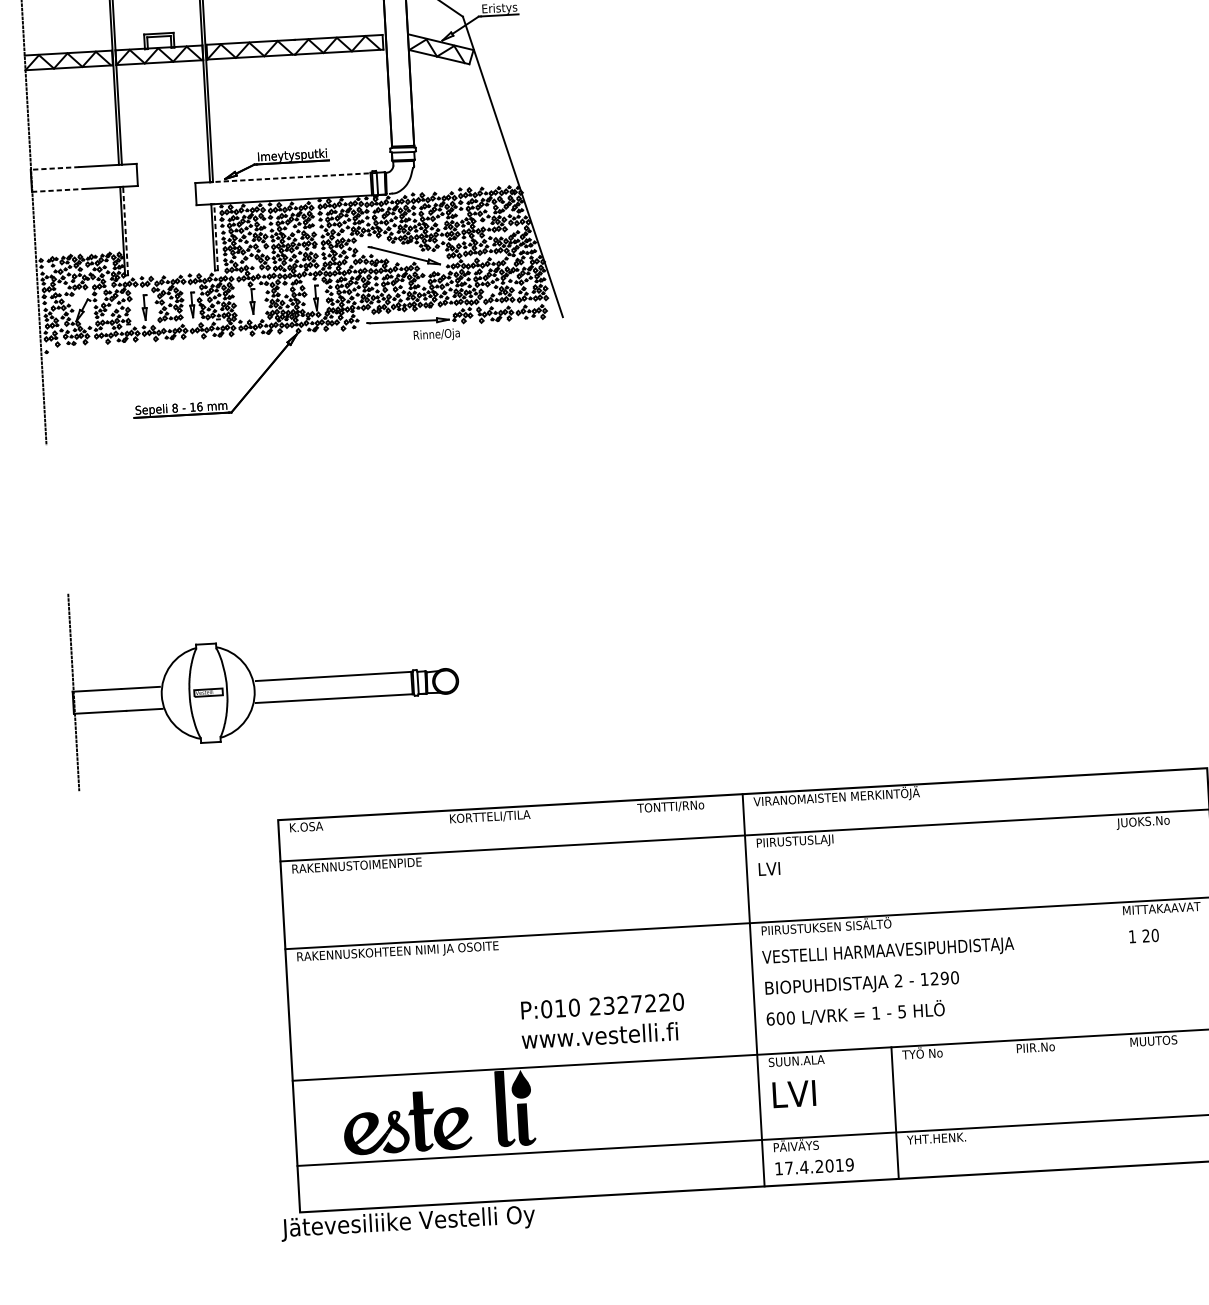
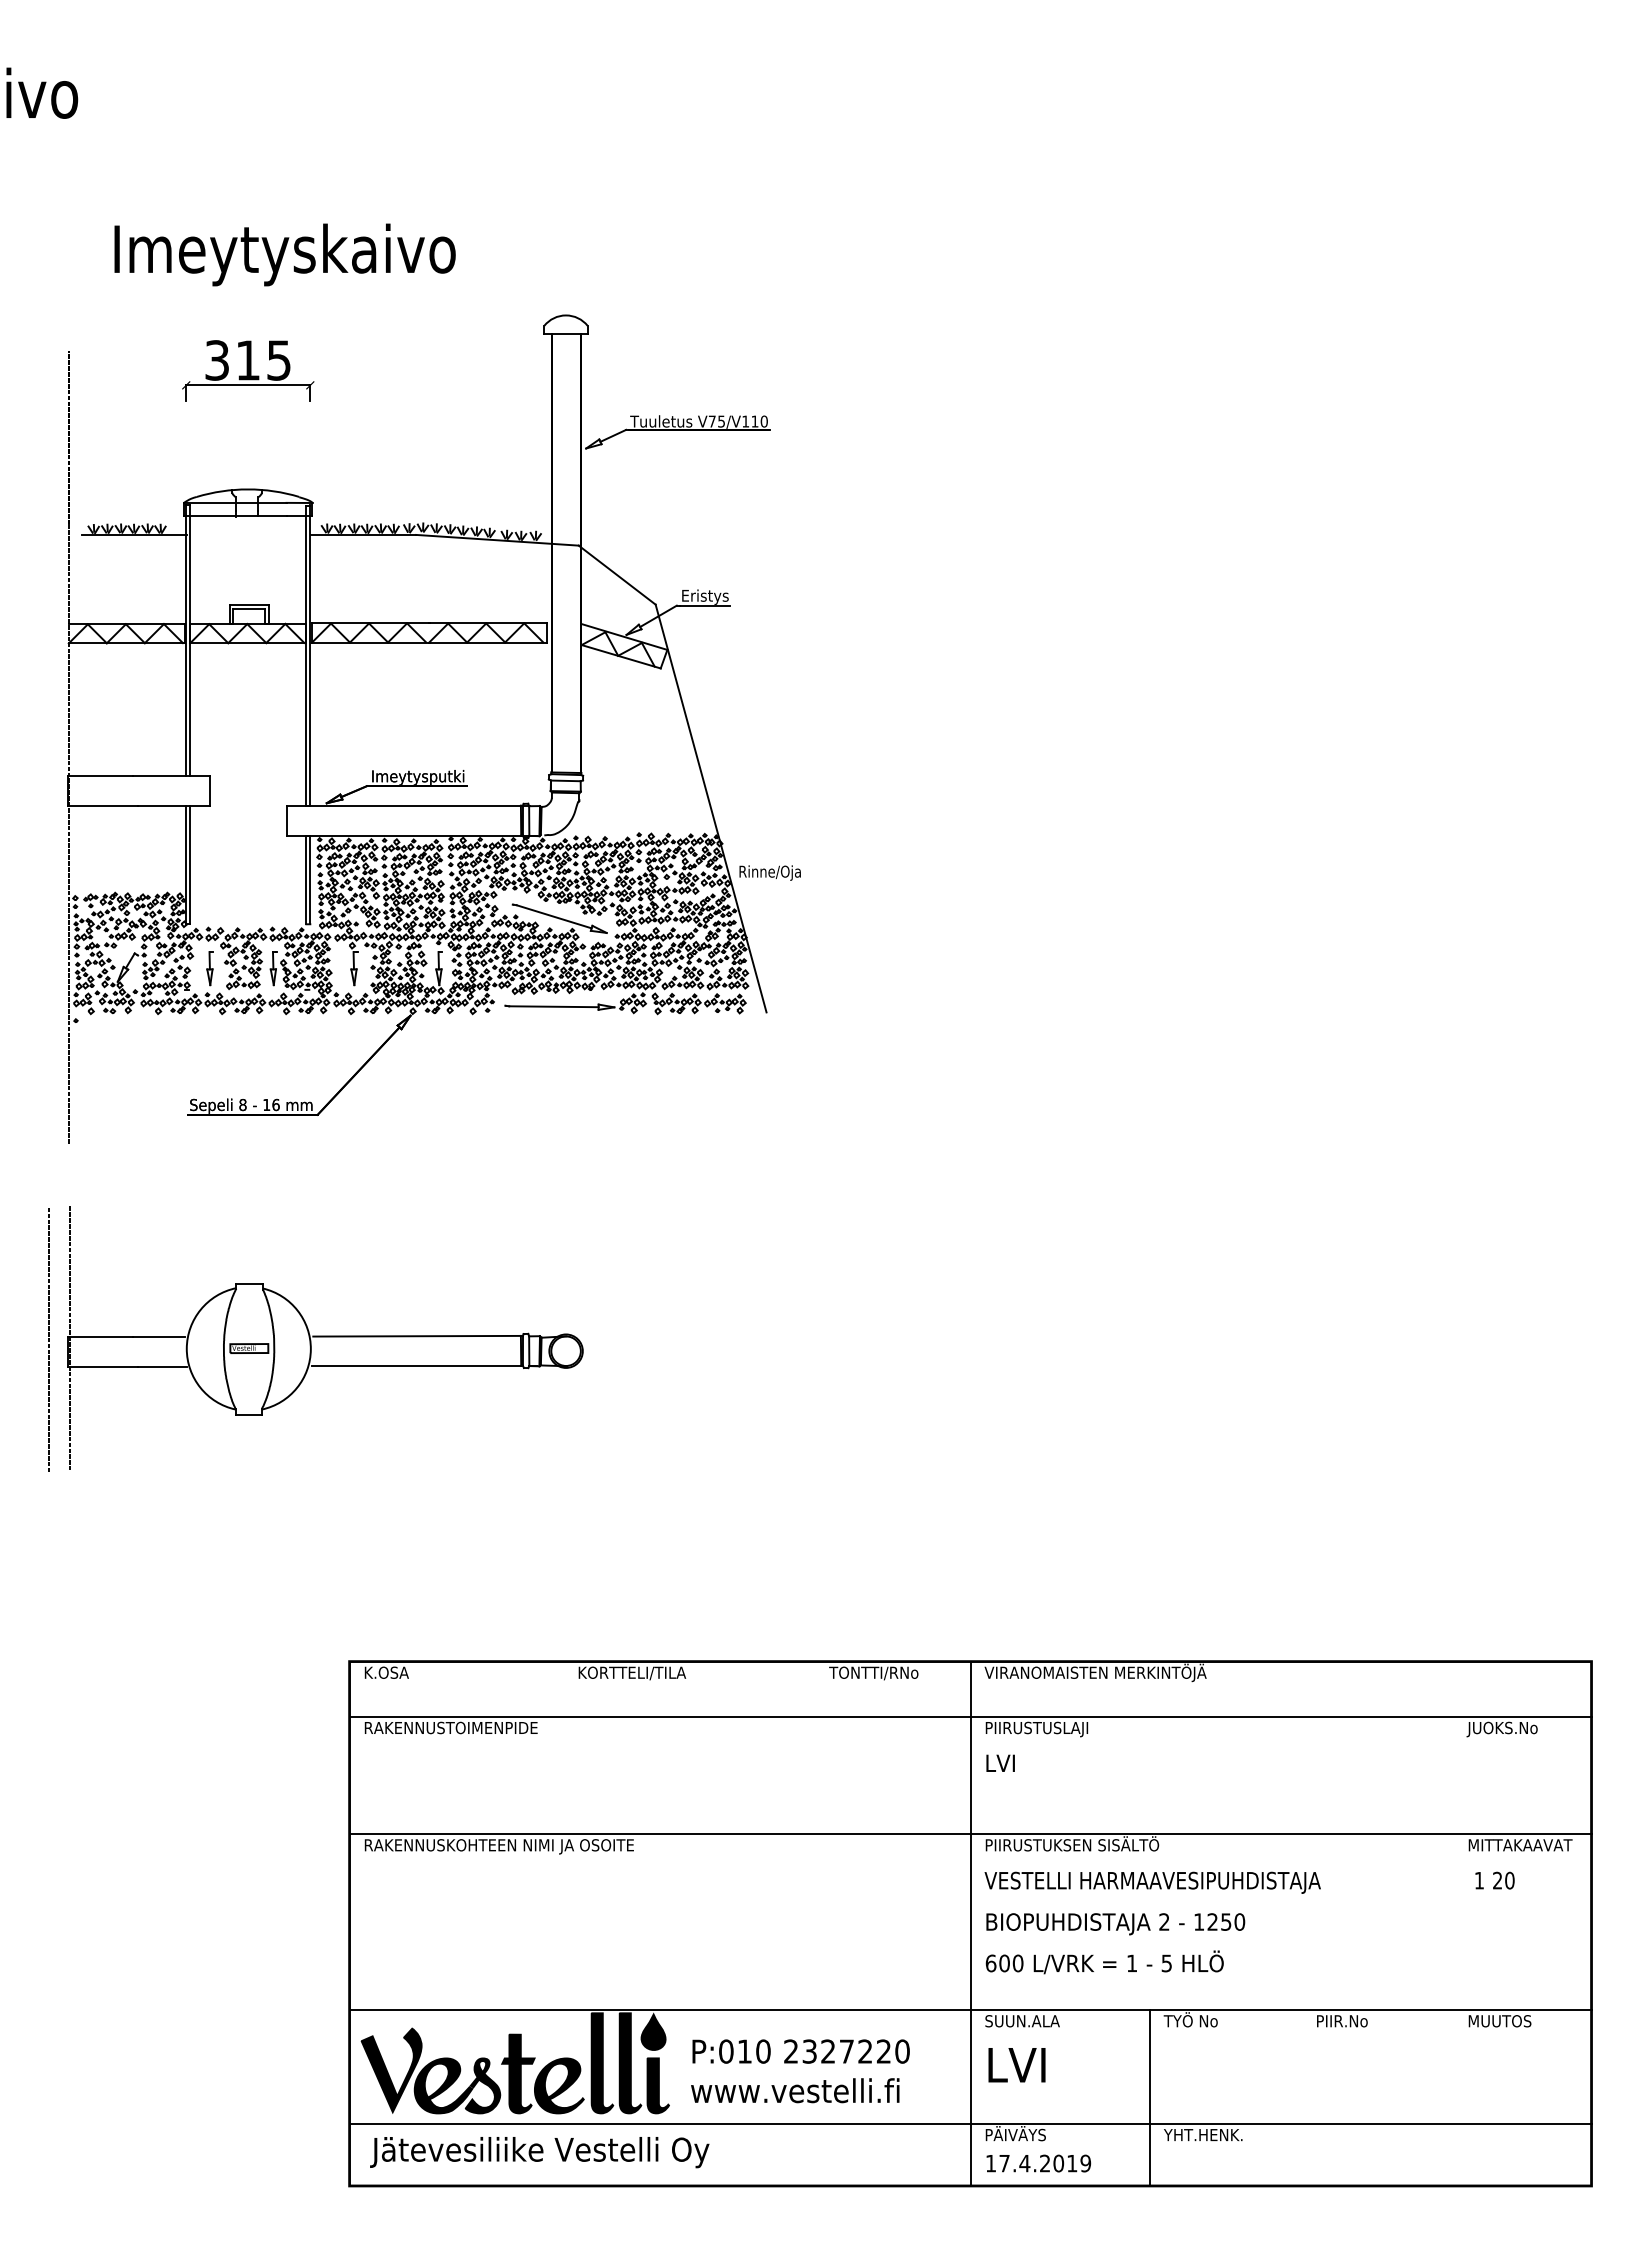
line: (54, 168) -> (100, 776), dashed -> solid
line: (293, 177) -> (417, 806), dashed -> solid
line: (58, 190) -> (103, 806), dashed -> solid
line: (125, 230) -> (190, 864), dashed -> solid
line: (216, 236) -> (310, 879), dashed -> solid
text: (436, 334) -> (769, 872), moved
line: (40, 591) -> (49, 1339), added
part: (265, 681) -> (325, 1337), moved
text: (944, 977) -> (1226, 1921), 1290 -> 1250
text: (602, 1021) -> (800, 2071), moved
fill: (484, 1110) -> (602, 2063), added
fill: (326, 1124) -> (391, 2070), added
text: (407, 1223) -> (539, 2152), moved

